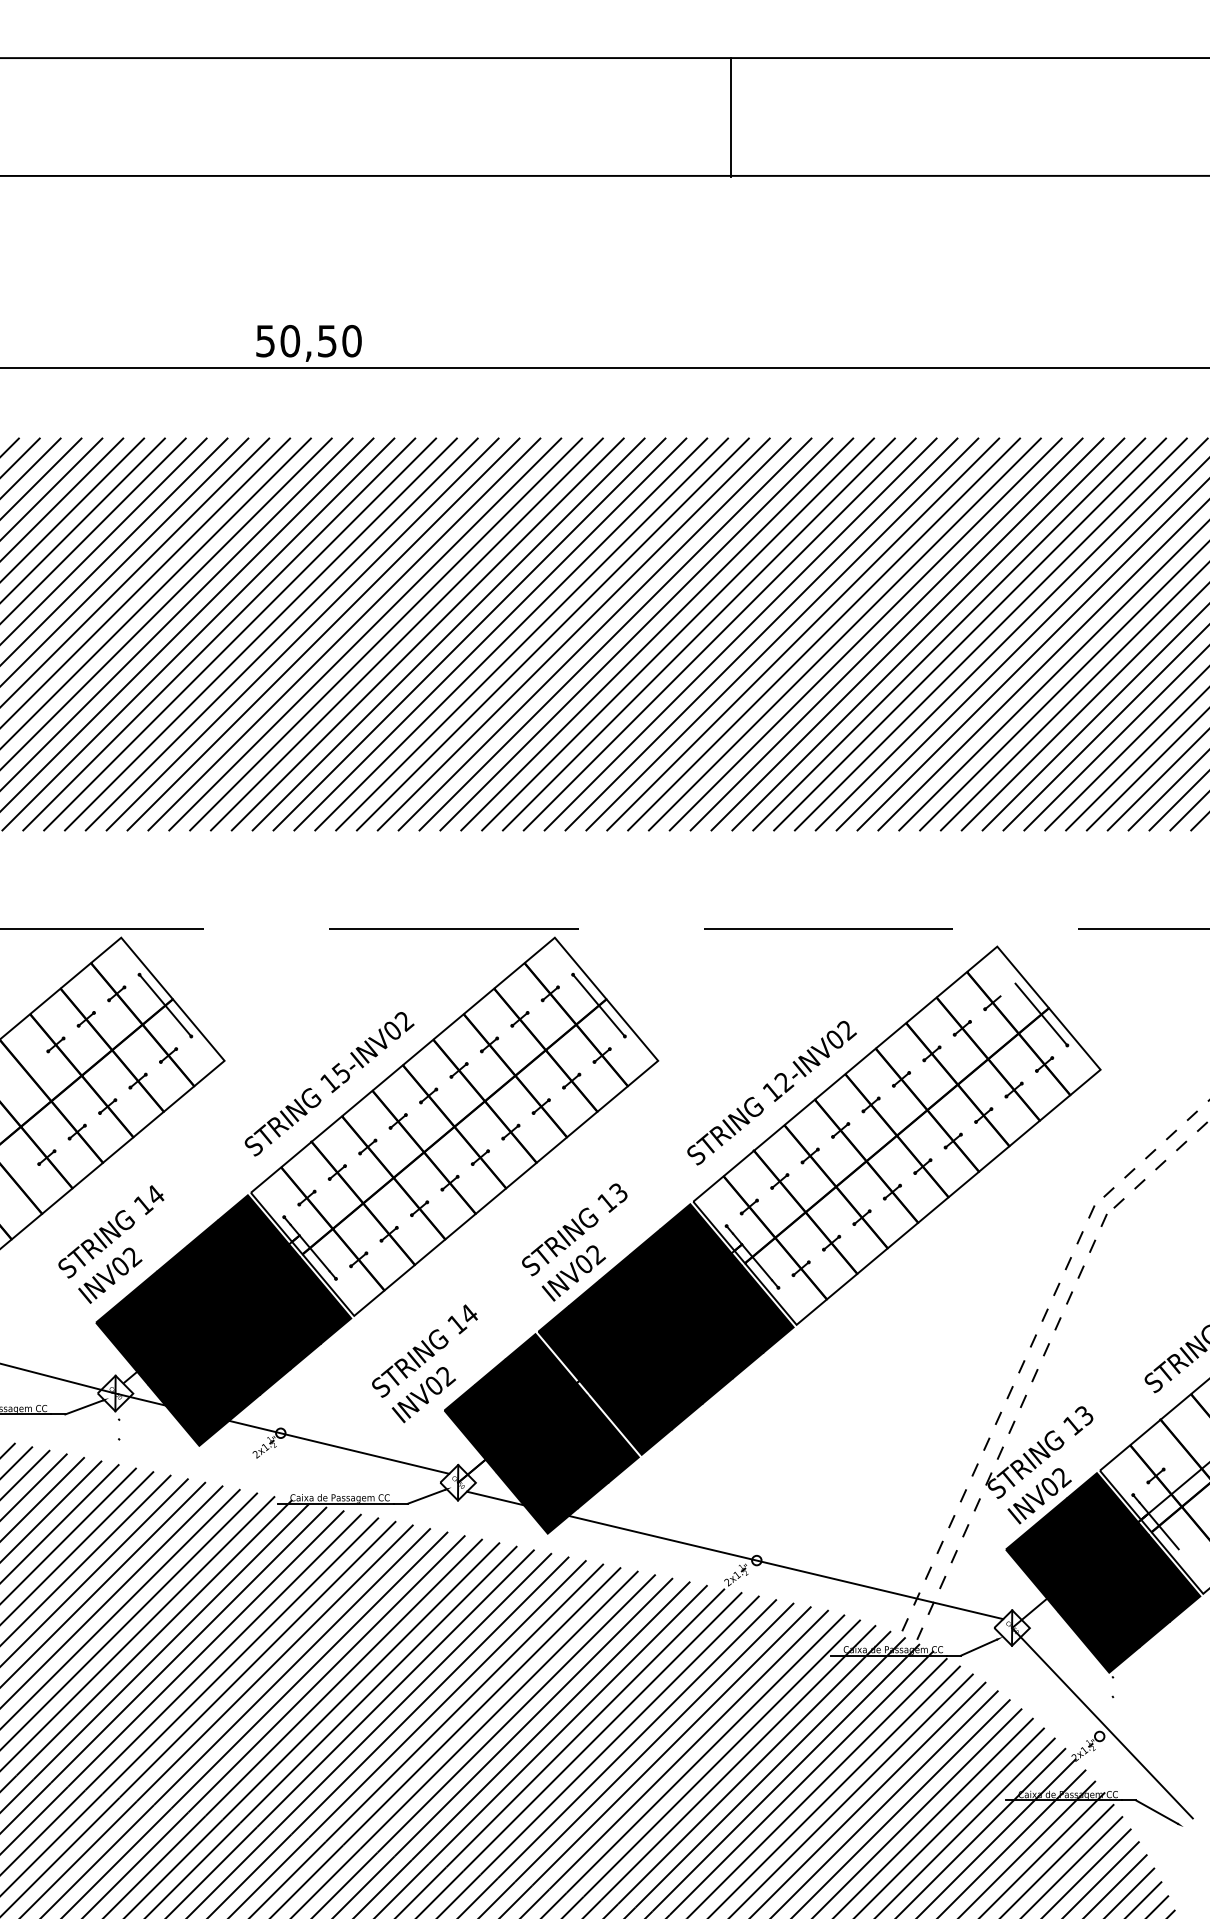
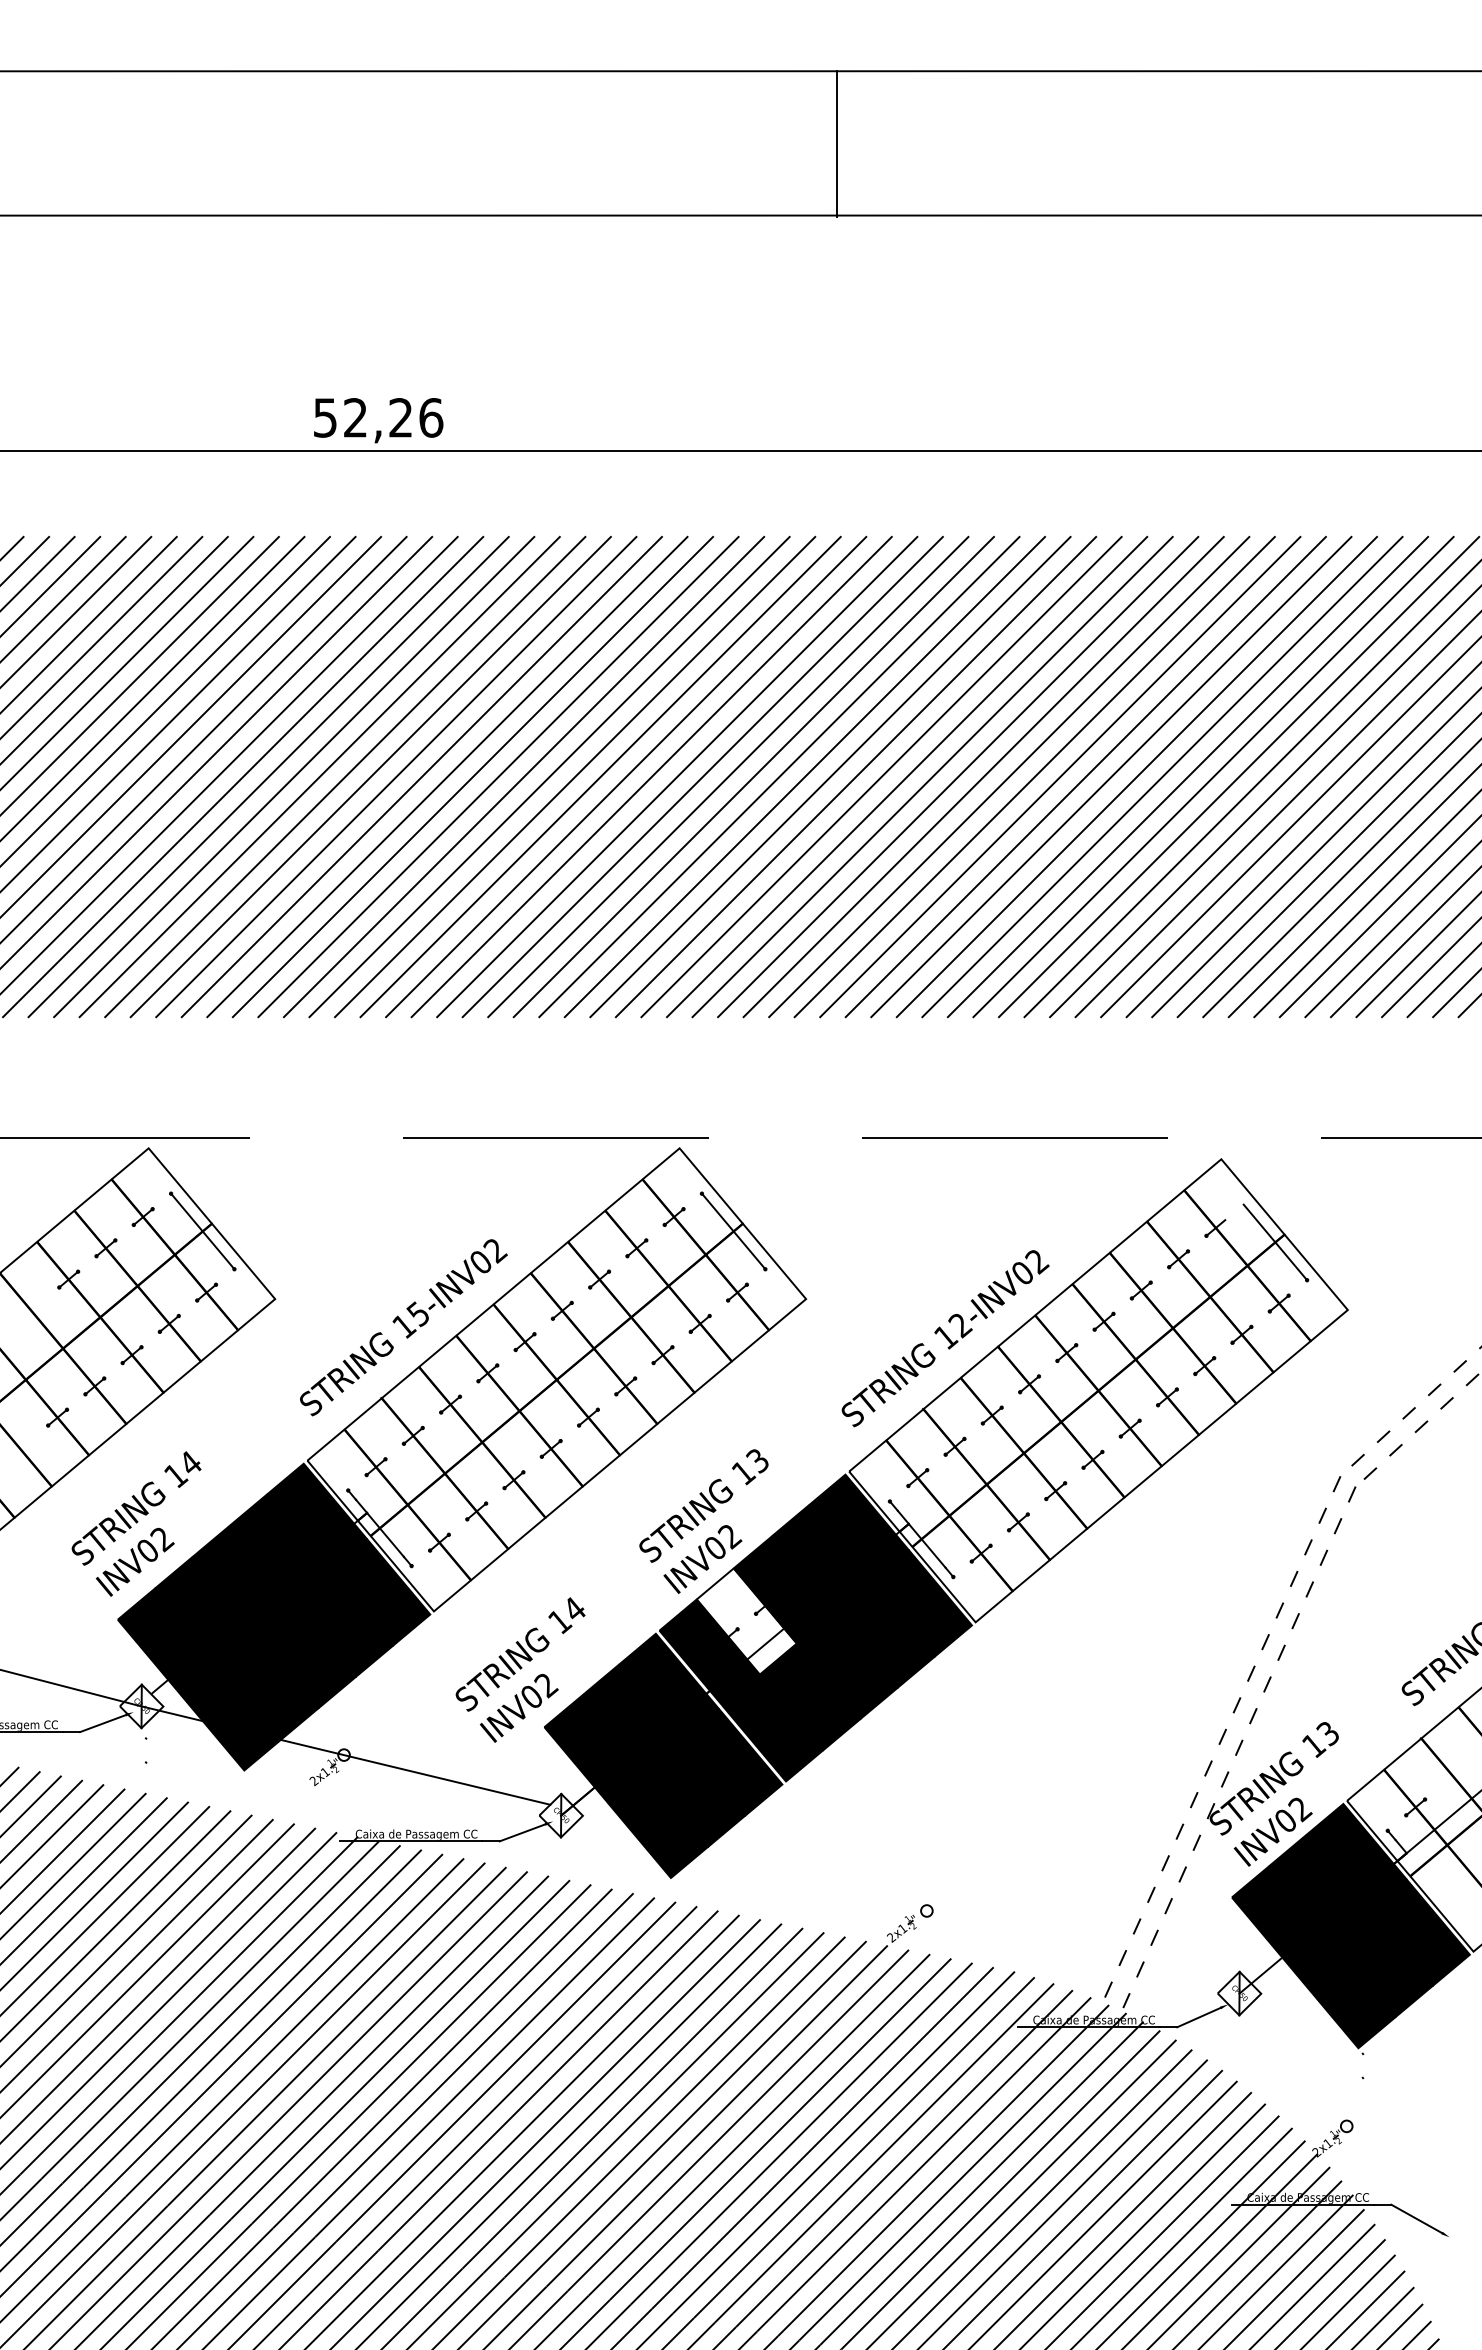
line: (731, 117) -> (836, 143), moved
text: (321, 340) -> (393, 417), 50,50 -> 52,26
fill: (609, 1324) -> (746, 1621), removed
line: (1164, 1531) -> (1425, 1875), removed
line: (734, 1555) -> (899, 1904), removed
line: (1101, 1722) -> (1349, 2109), removed

